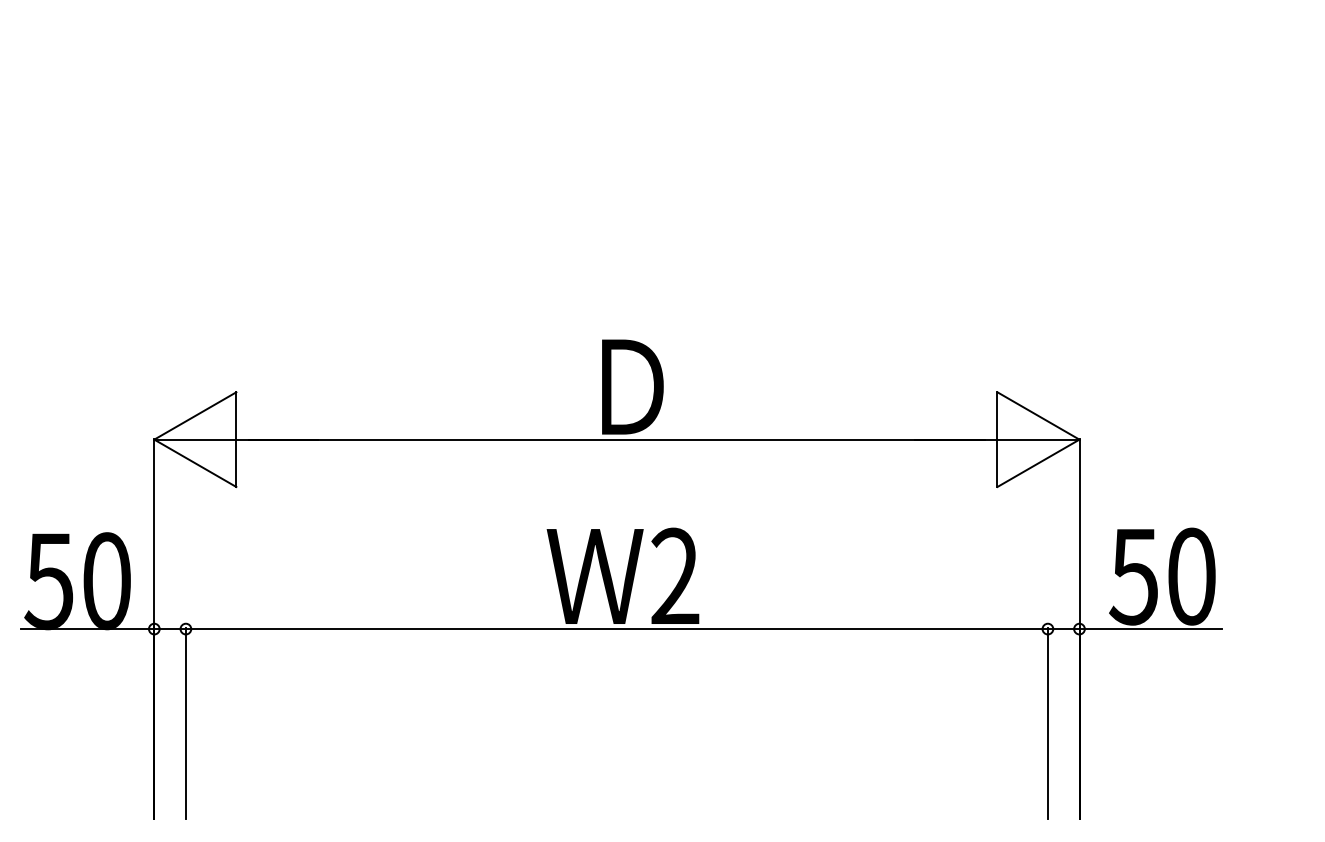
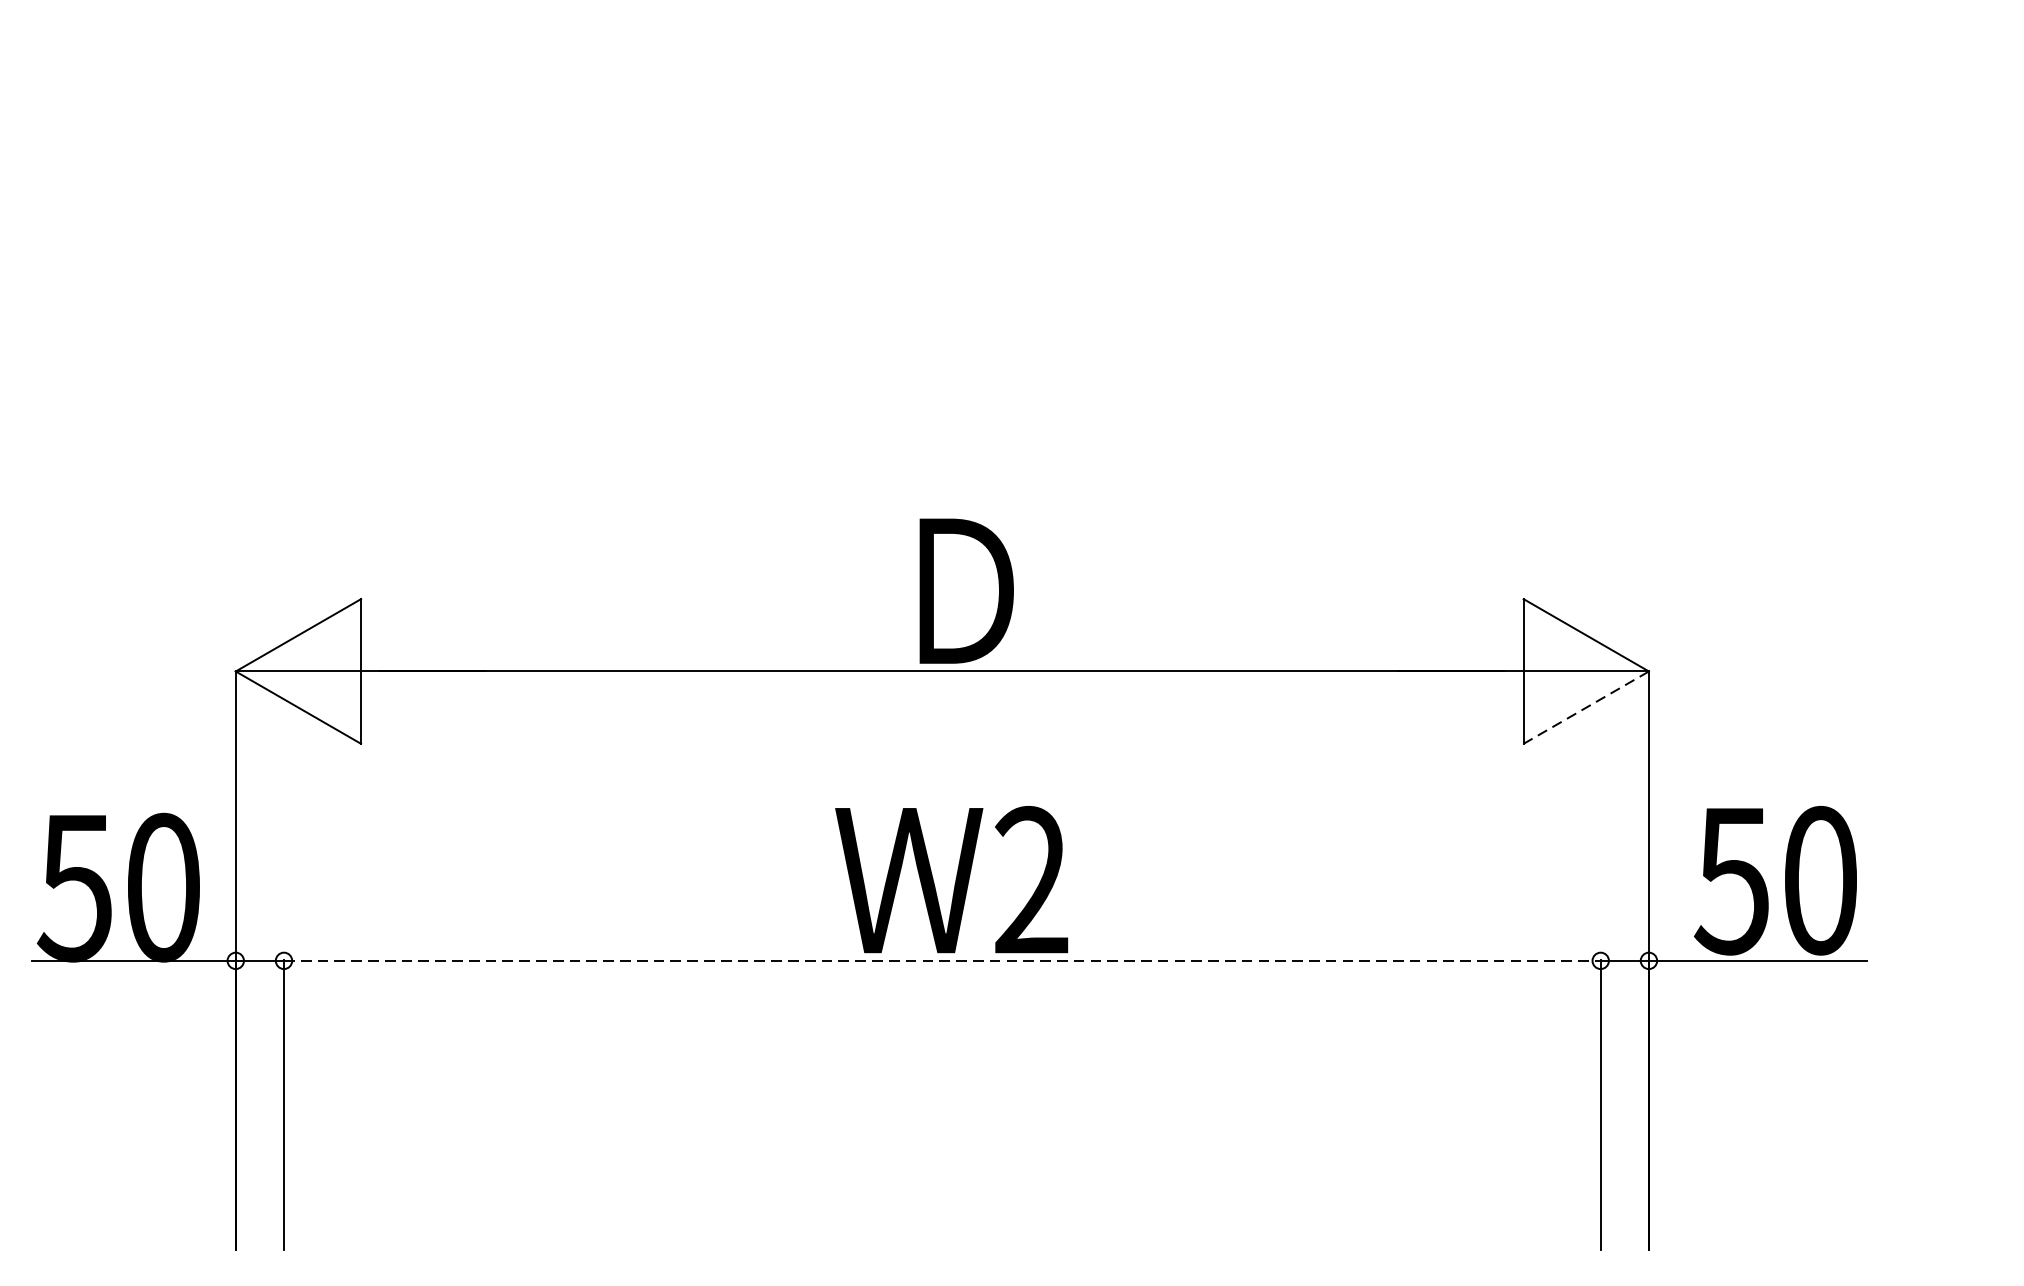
line: (1038, 463) -> (1586, 707), solid -> dashed
line: (617, 629) -> (943, 961), solid -> dashed

